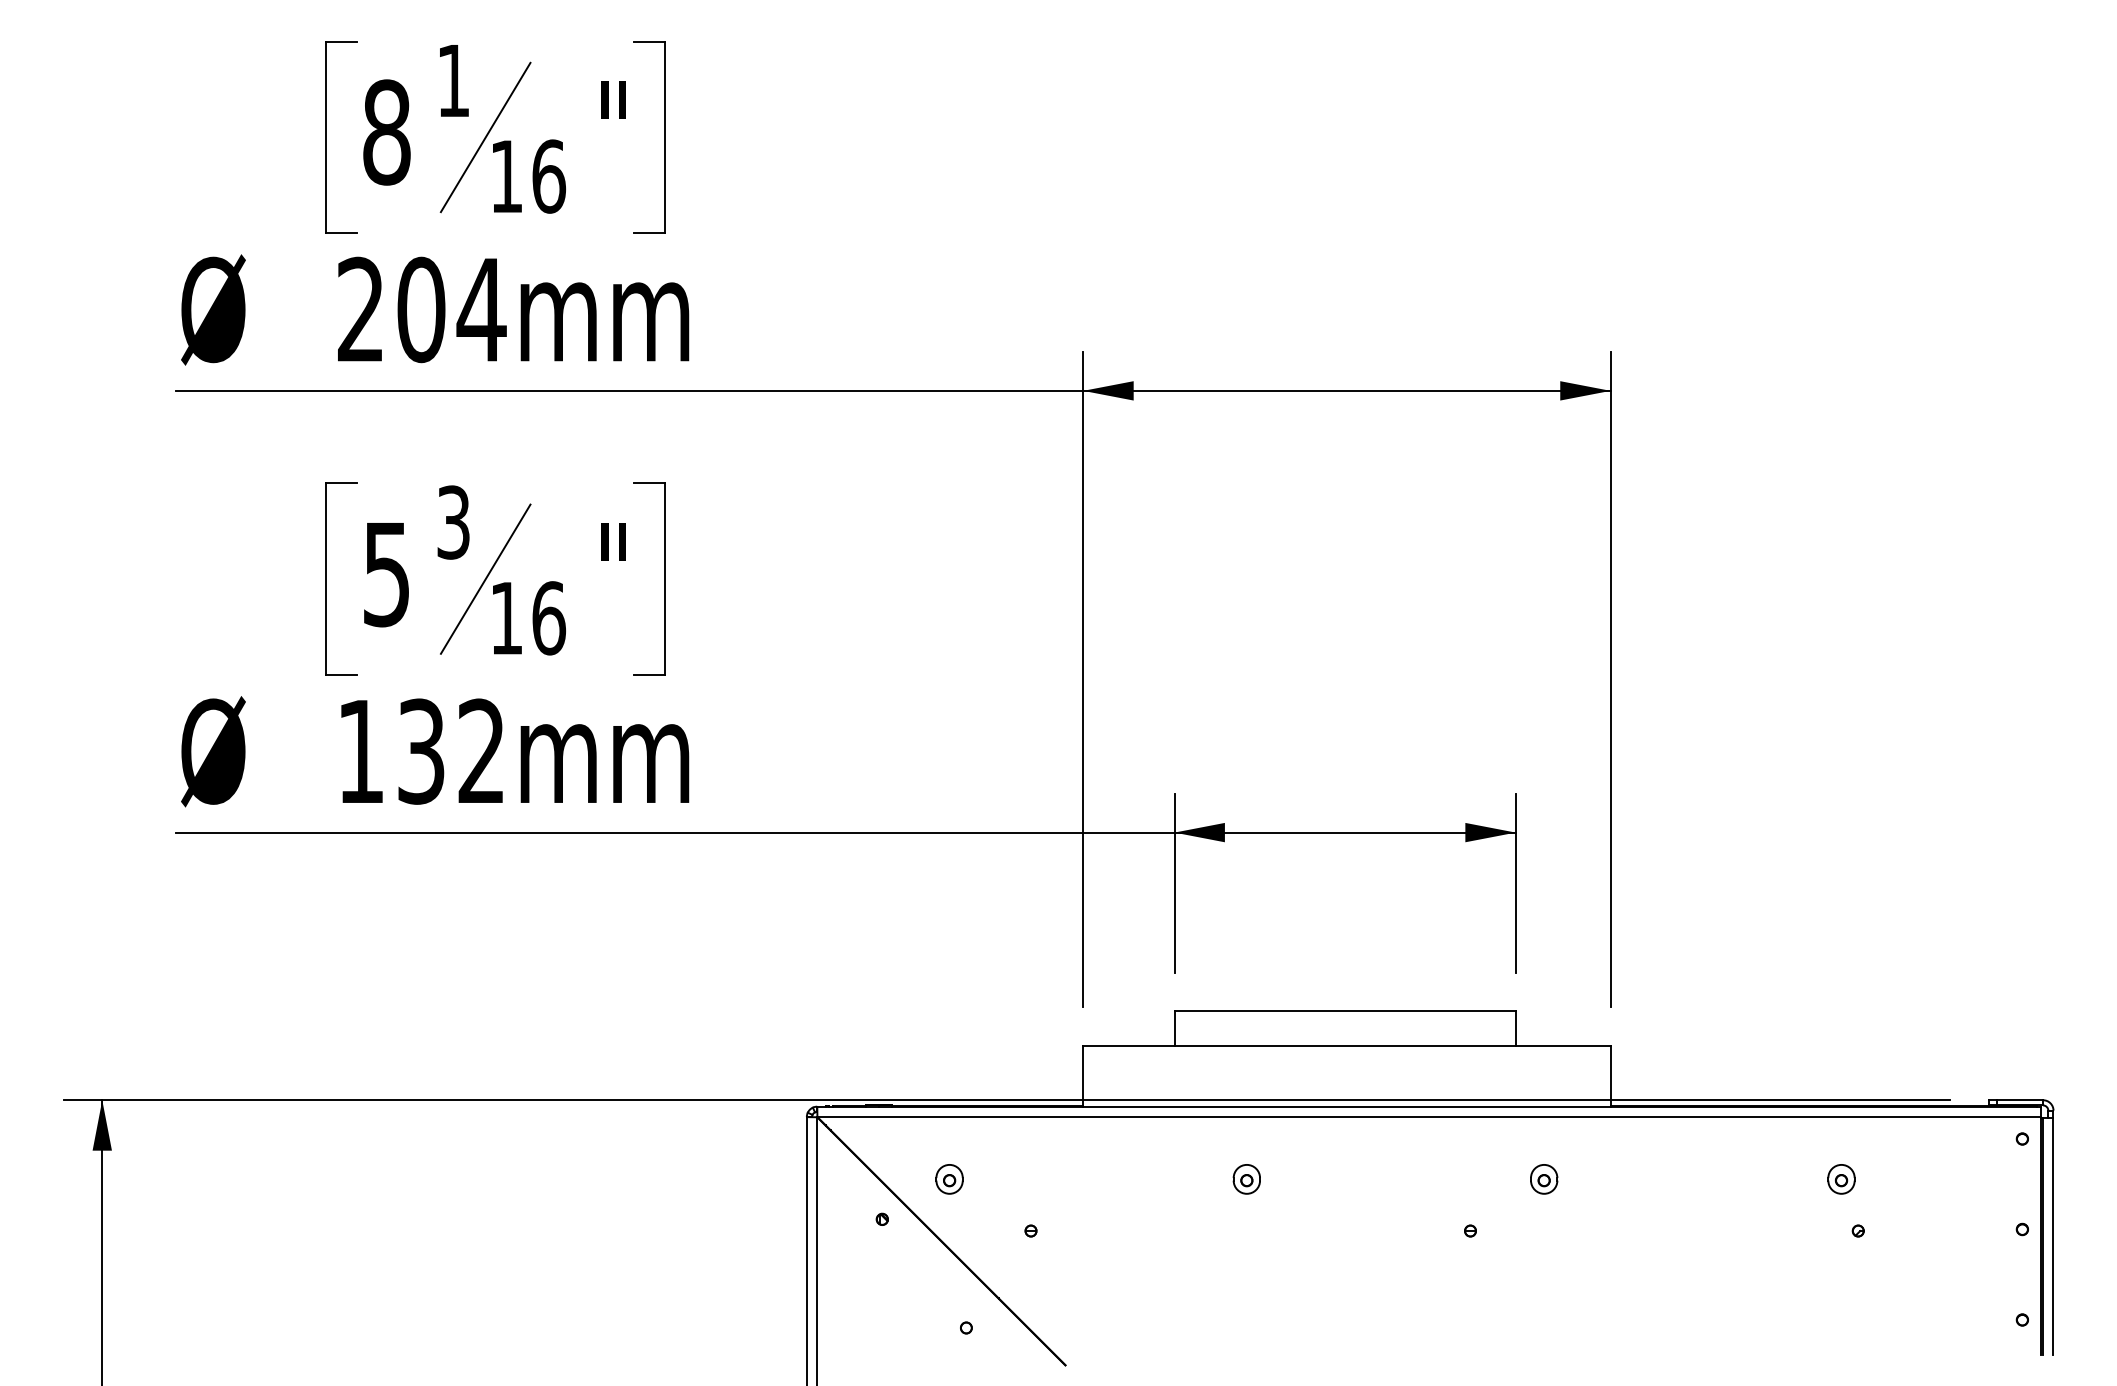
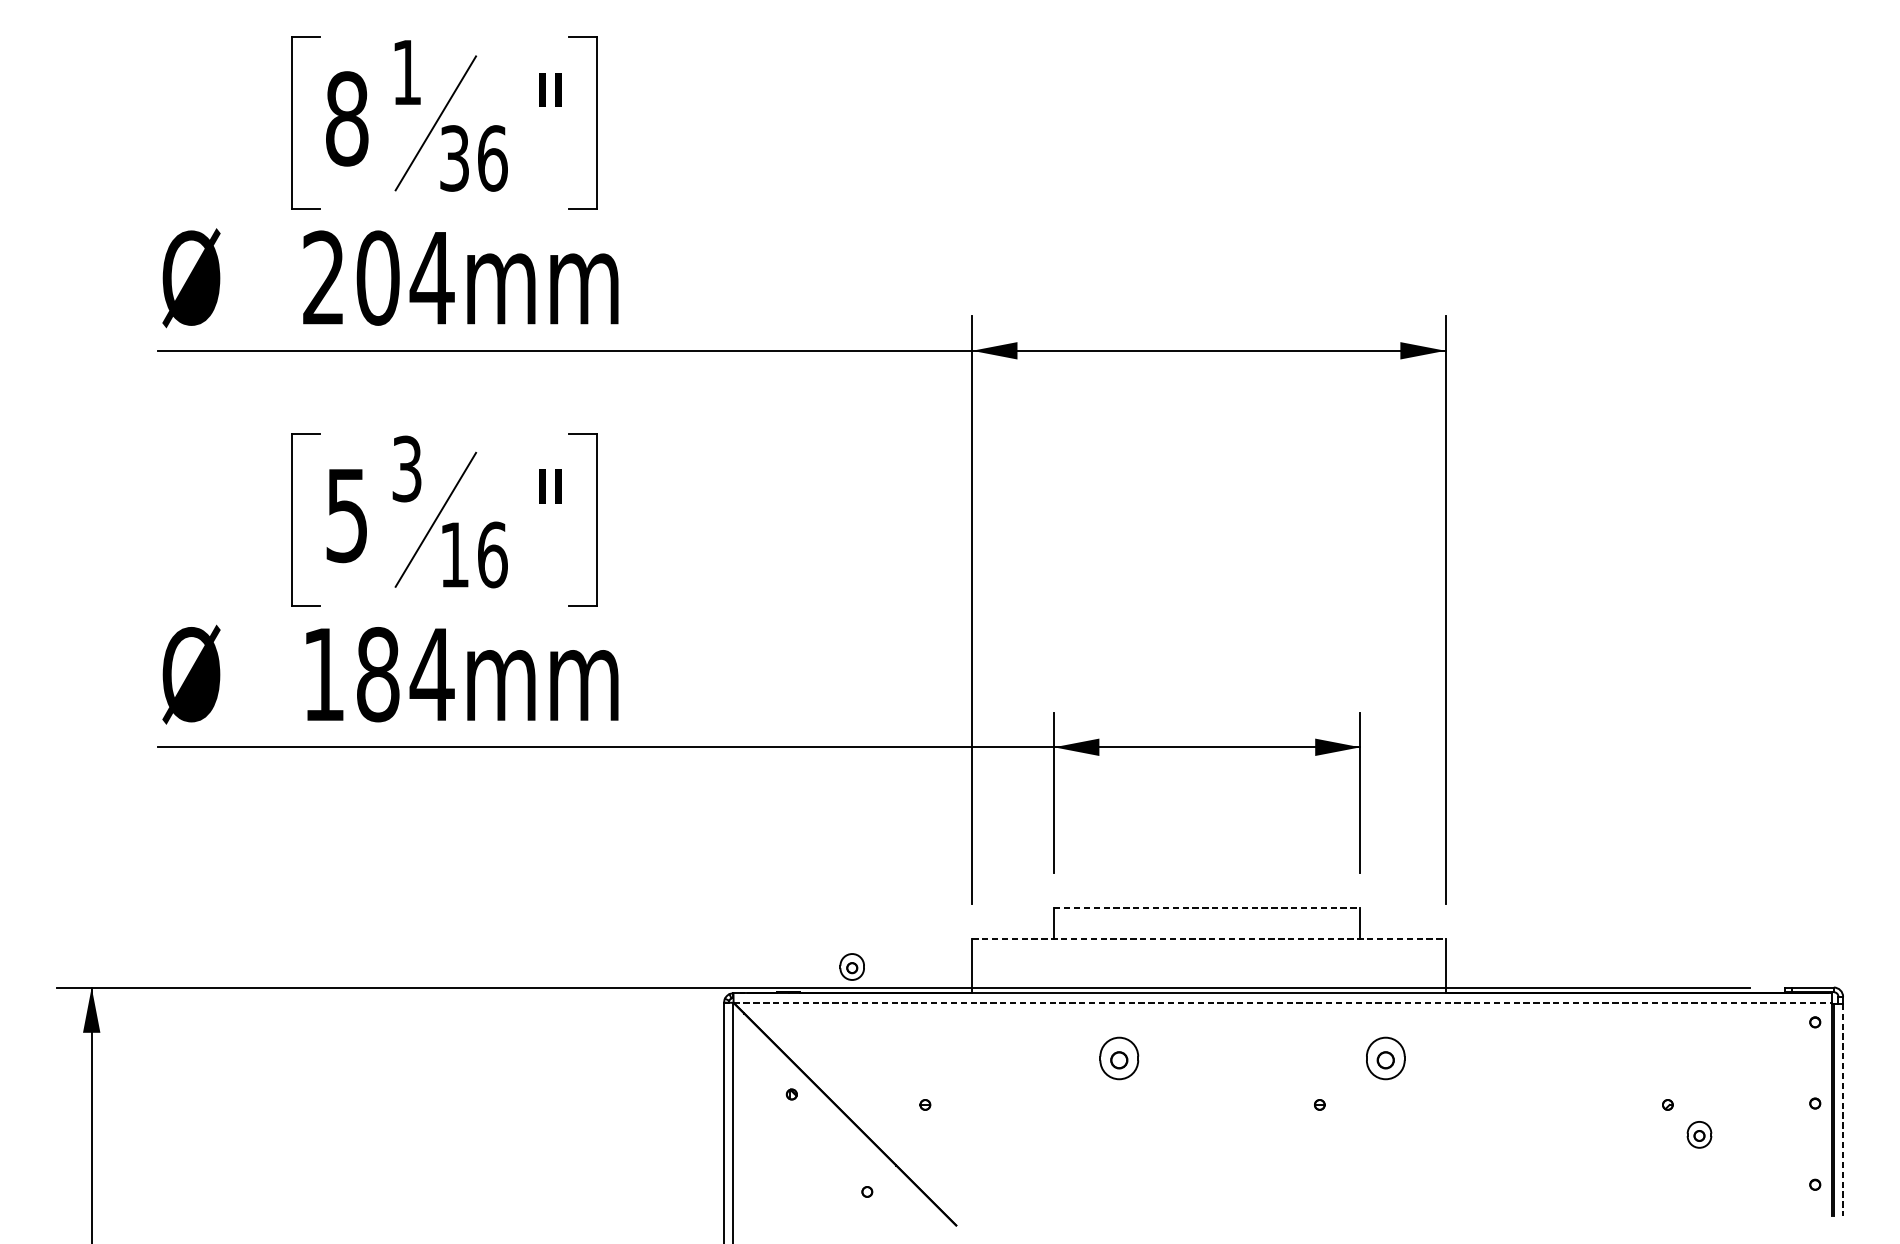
text: (506, 176) -> (454, 158), 16 -> 36
text: (451, 751) -> (405, 674), 132mm -> 184mm
line: (1345, 1011) -> (1207, 907), solid -> dashed
line: (1346, 1046) -> (1208, 939), solid -> dashed
line: (1429, 1117) -> (1283, 1003), solid -> dashed
part: (949, 1179) -> (852, 967), moved
part: (1246, 1179) -> (1118, 1058), size x1.6
part: (1544, 1179) -> (1386, 1058), size x1.6
part: (1841, 1179) -> (1699, 1134), moved
line: (2053, 1237) -> (1843, 1110), solid -> dashed

